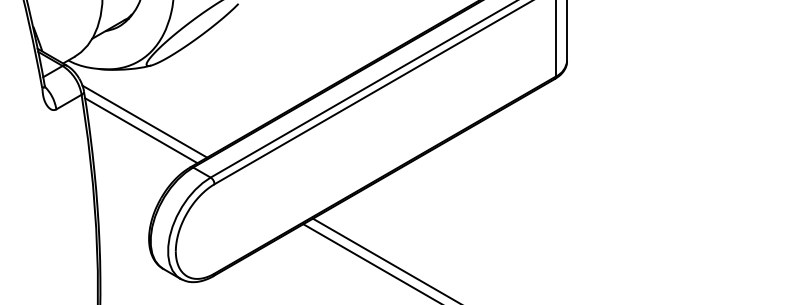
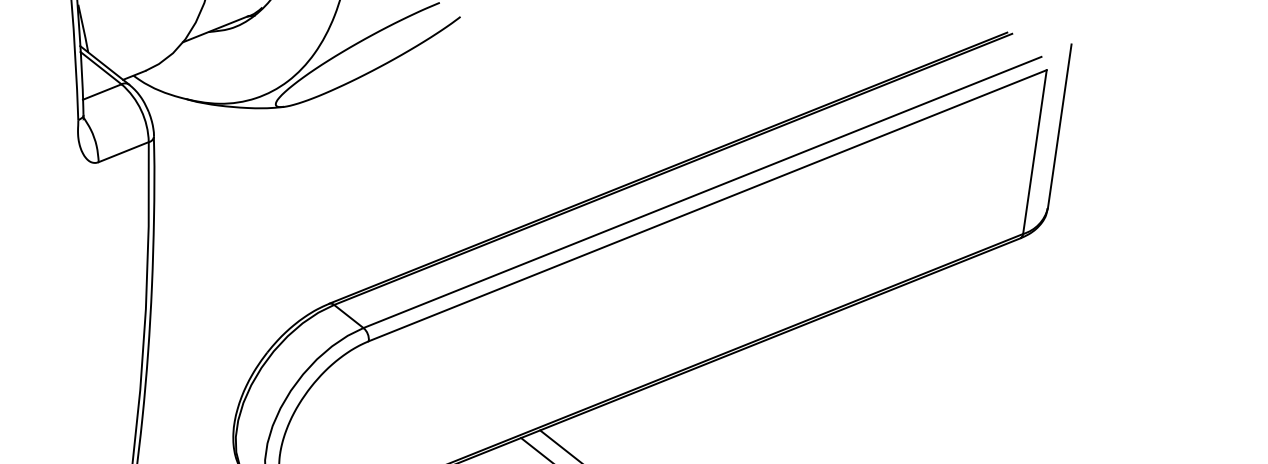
line: (144, 121) -> (256, 207), removed
line: (141, 130) -> (249, 223), removed

